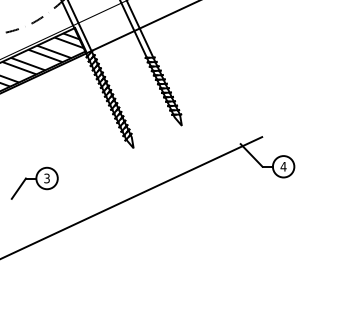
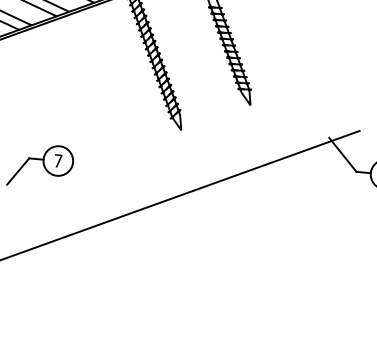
text: (46, 178) -> (57, 160), 3 -> 7

